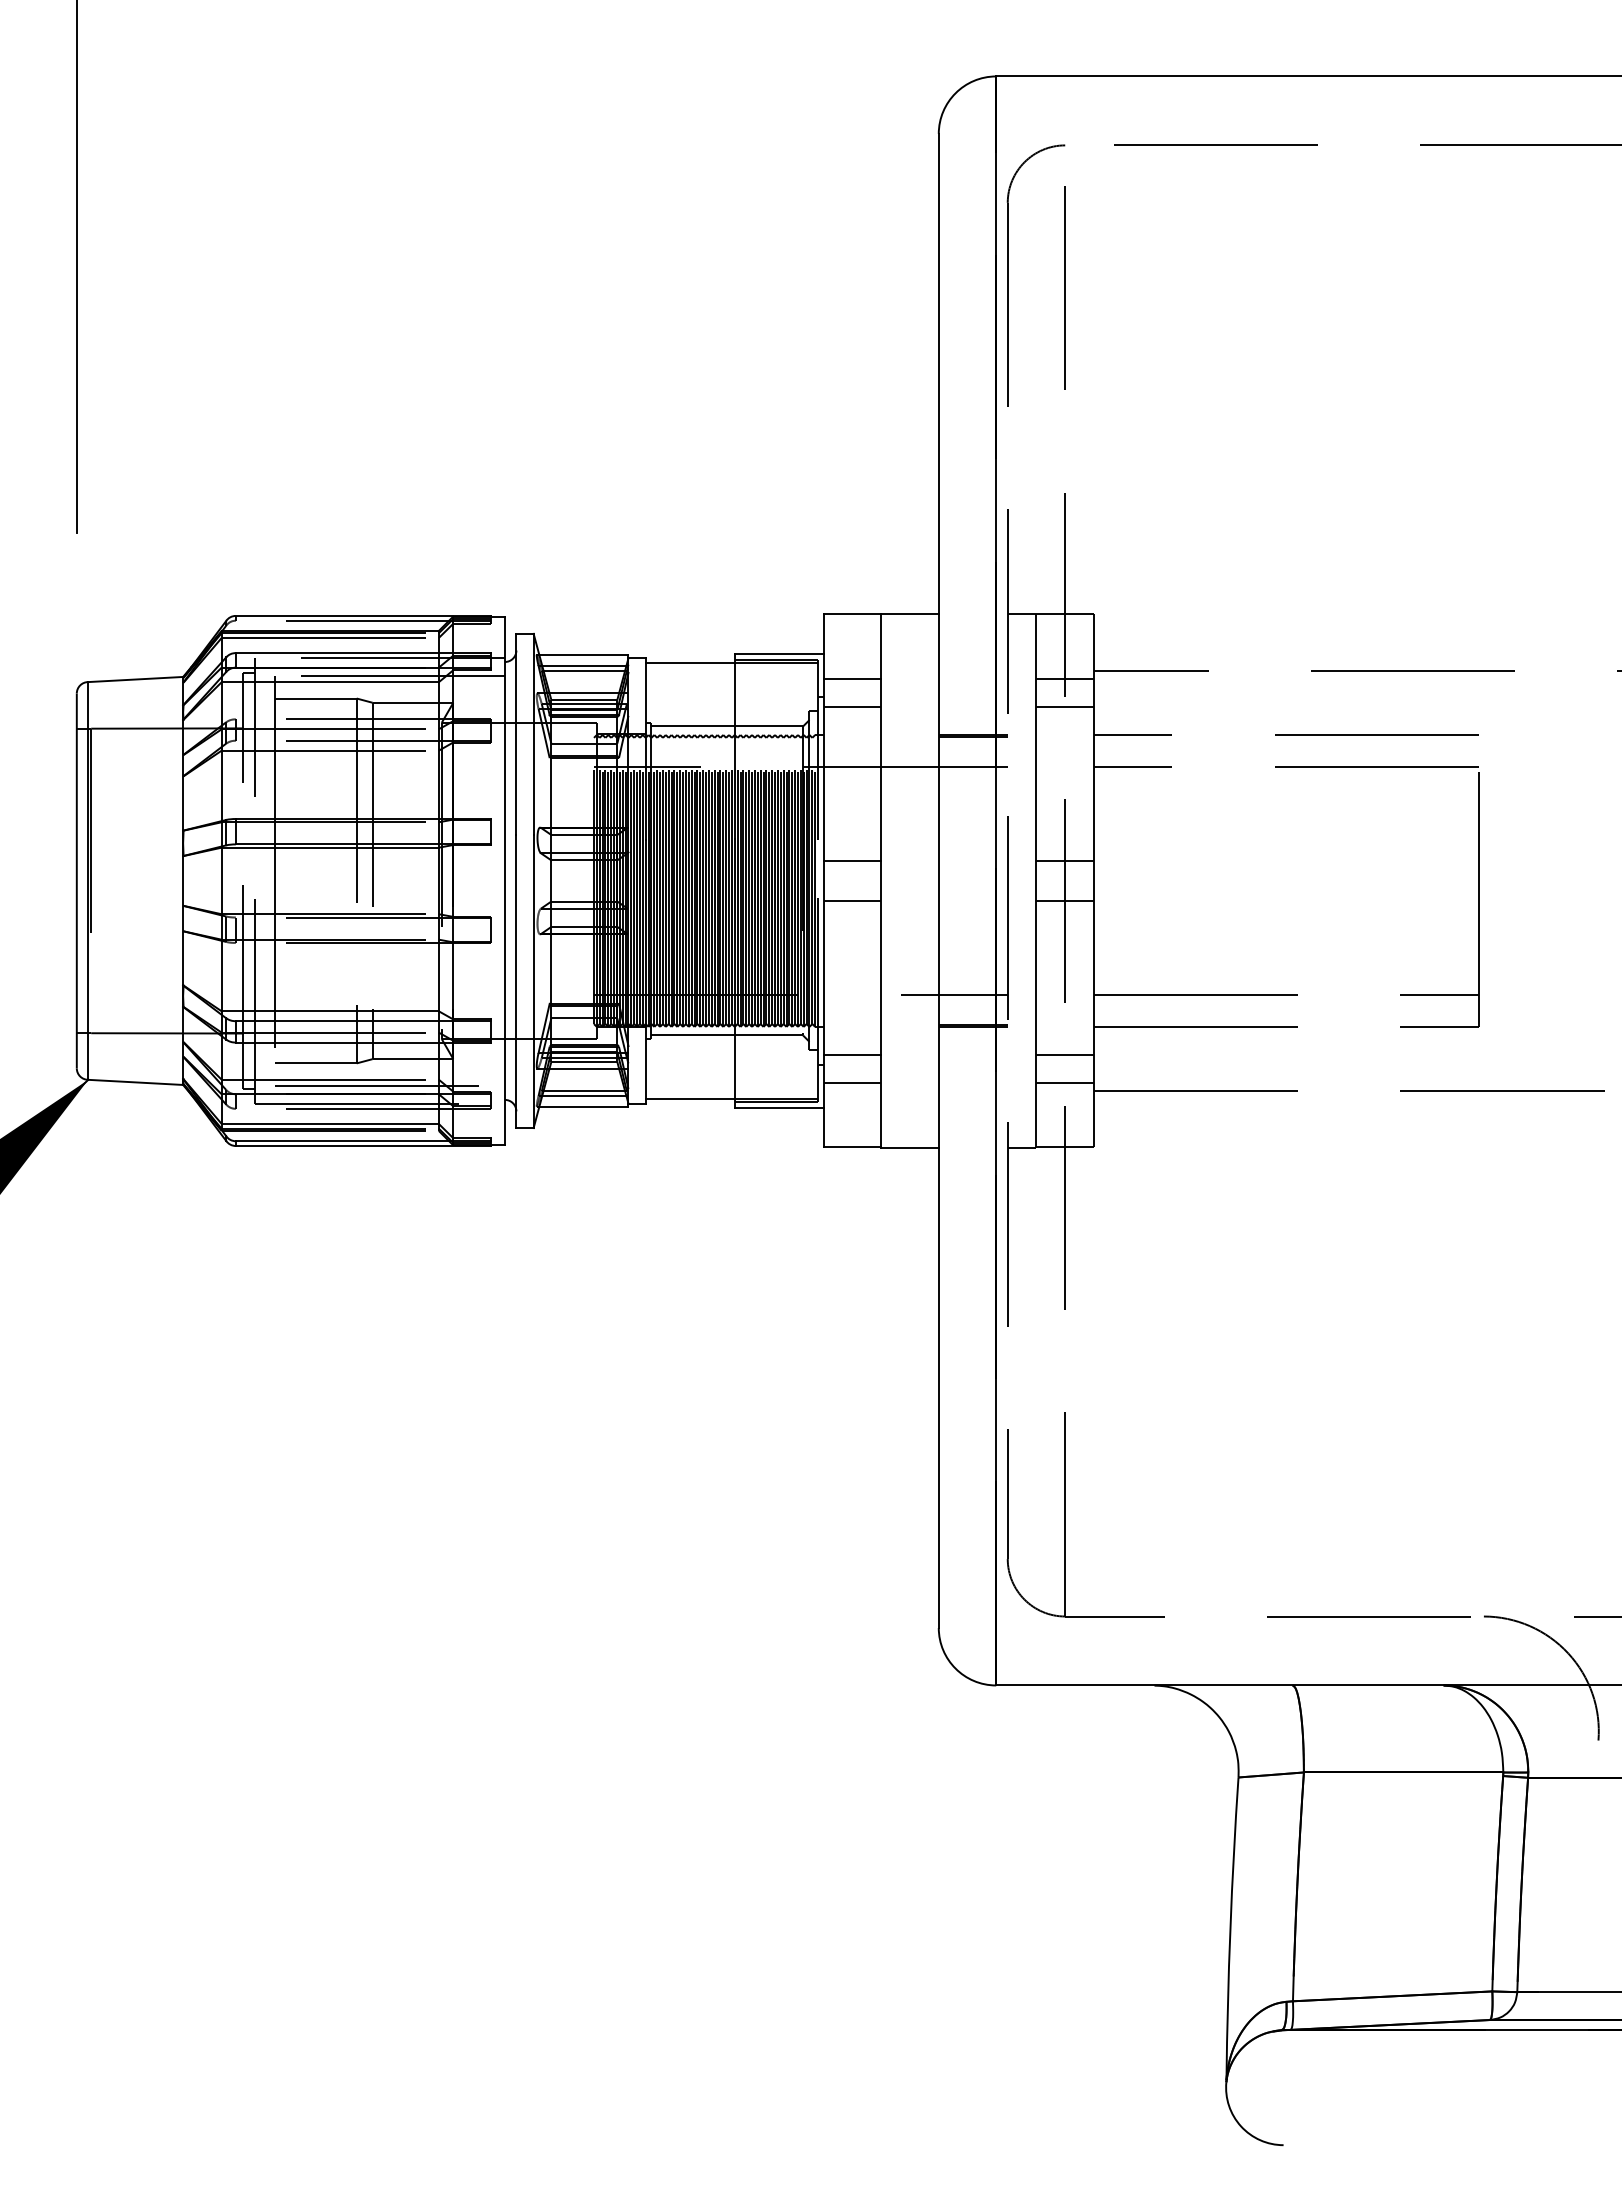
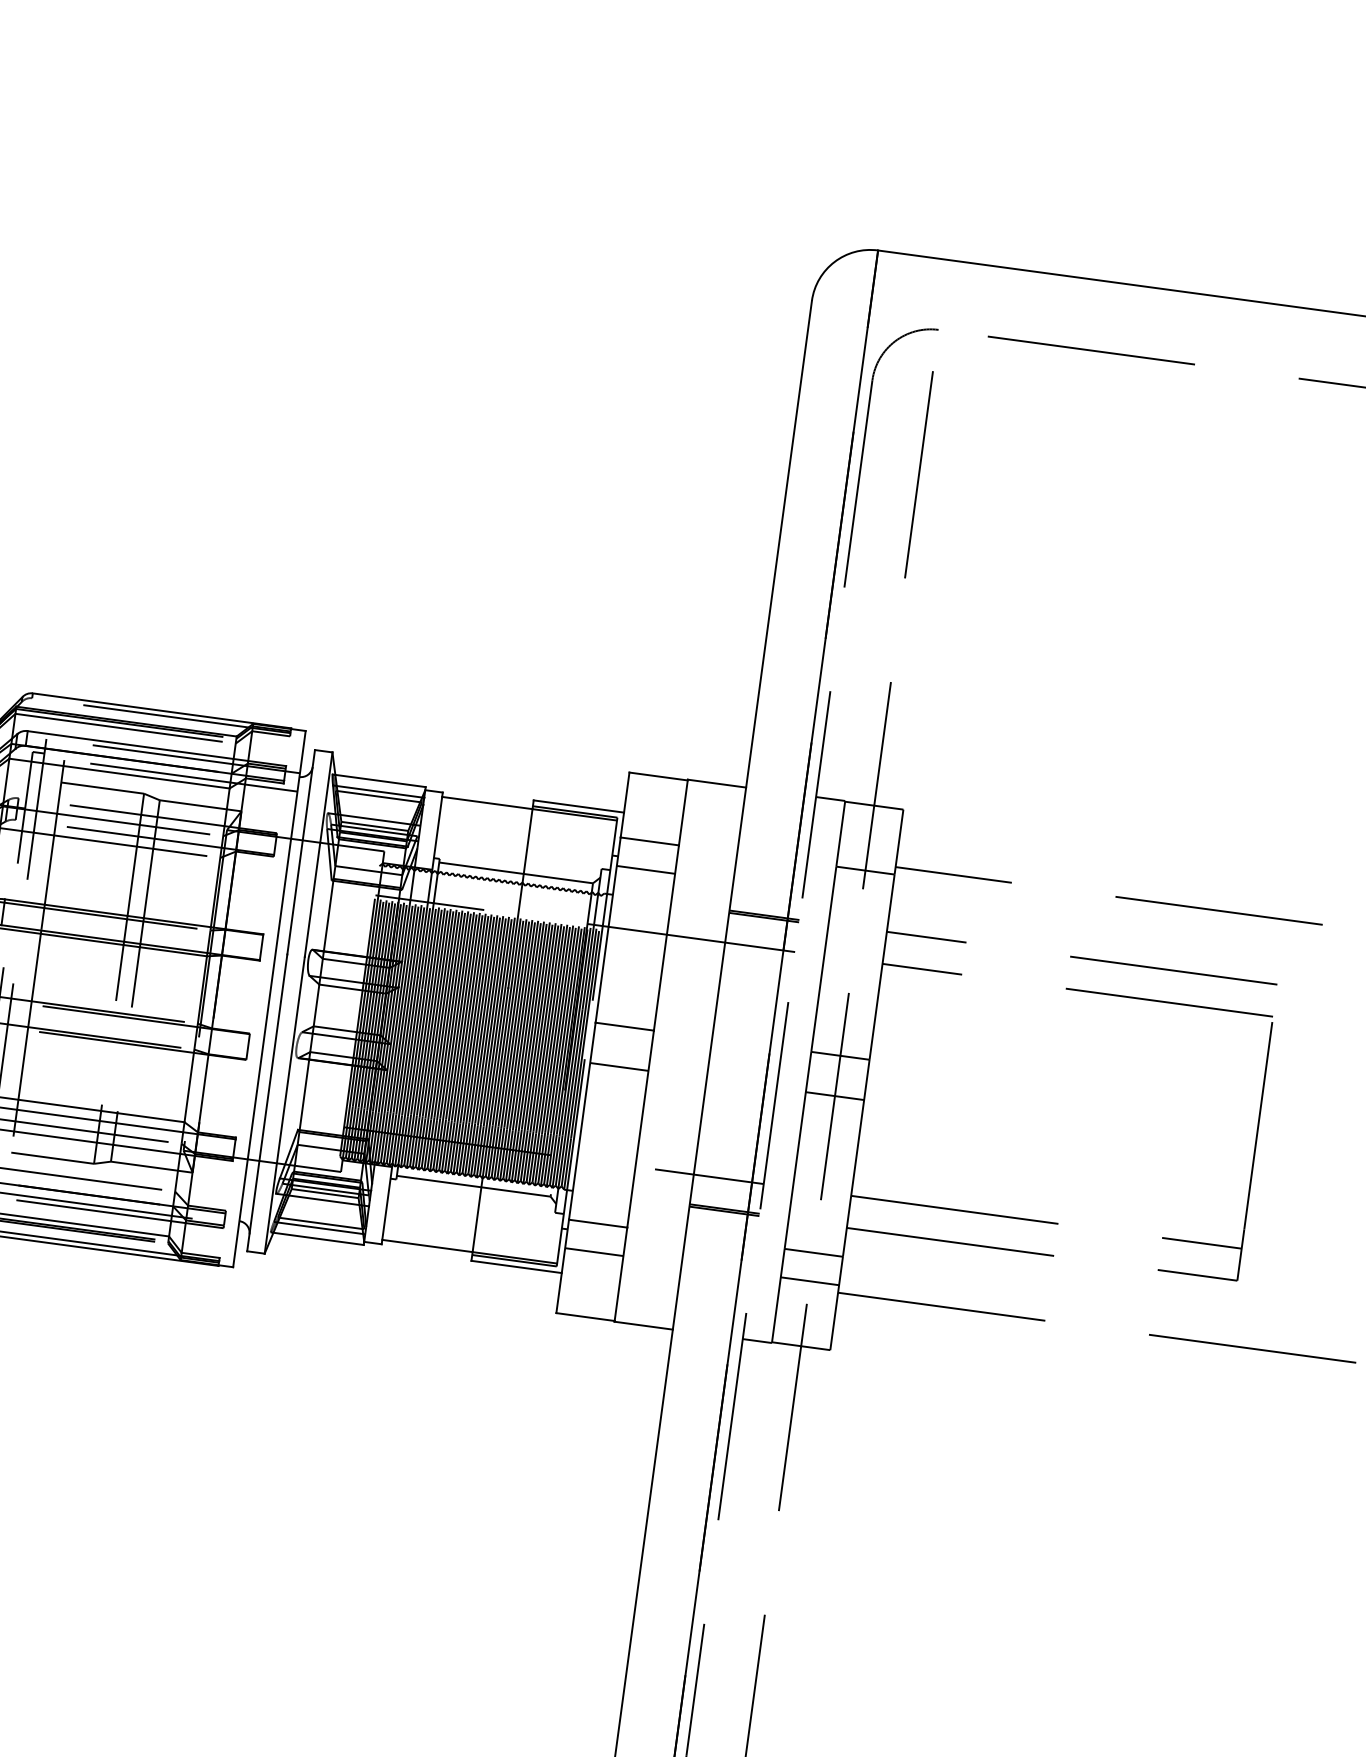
line: (1064, 706) -> (860, 898), removed
line: (389, 1085) -> (124, 1190), removed

